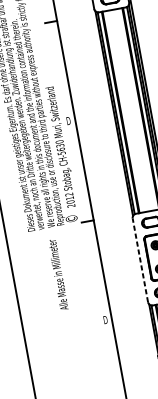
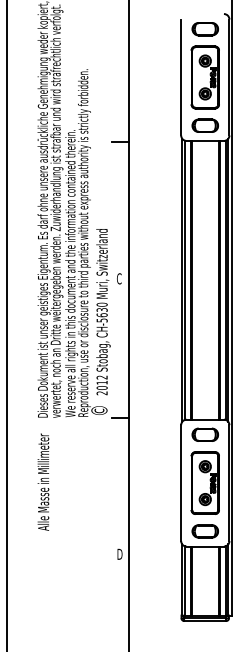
text: (68, 120) -> (119, 278), D -> C
line: (140, 260) -> (181, 483), dashed -> solid
text: (58, 274) -> (43, 481), moved

